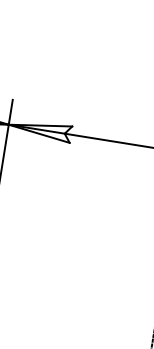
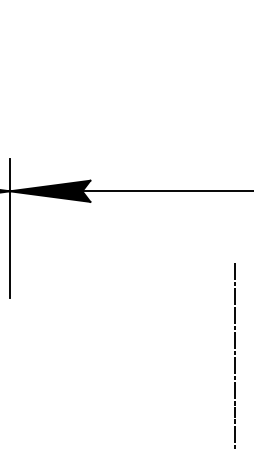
fill: (40, 129) -> (50, 190), added

